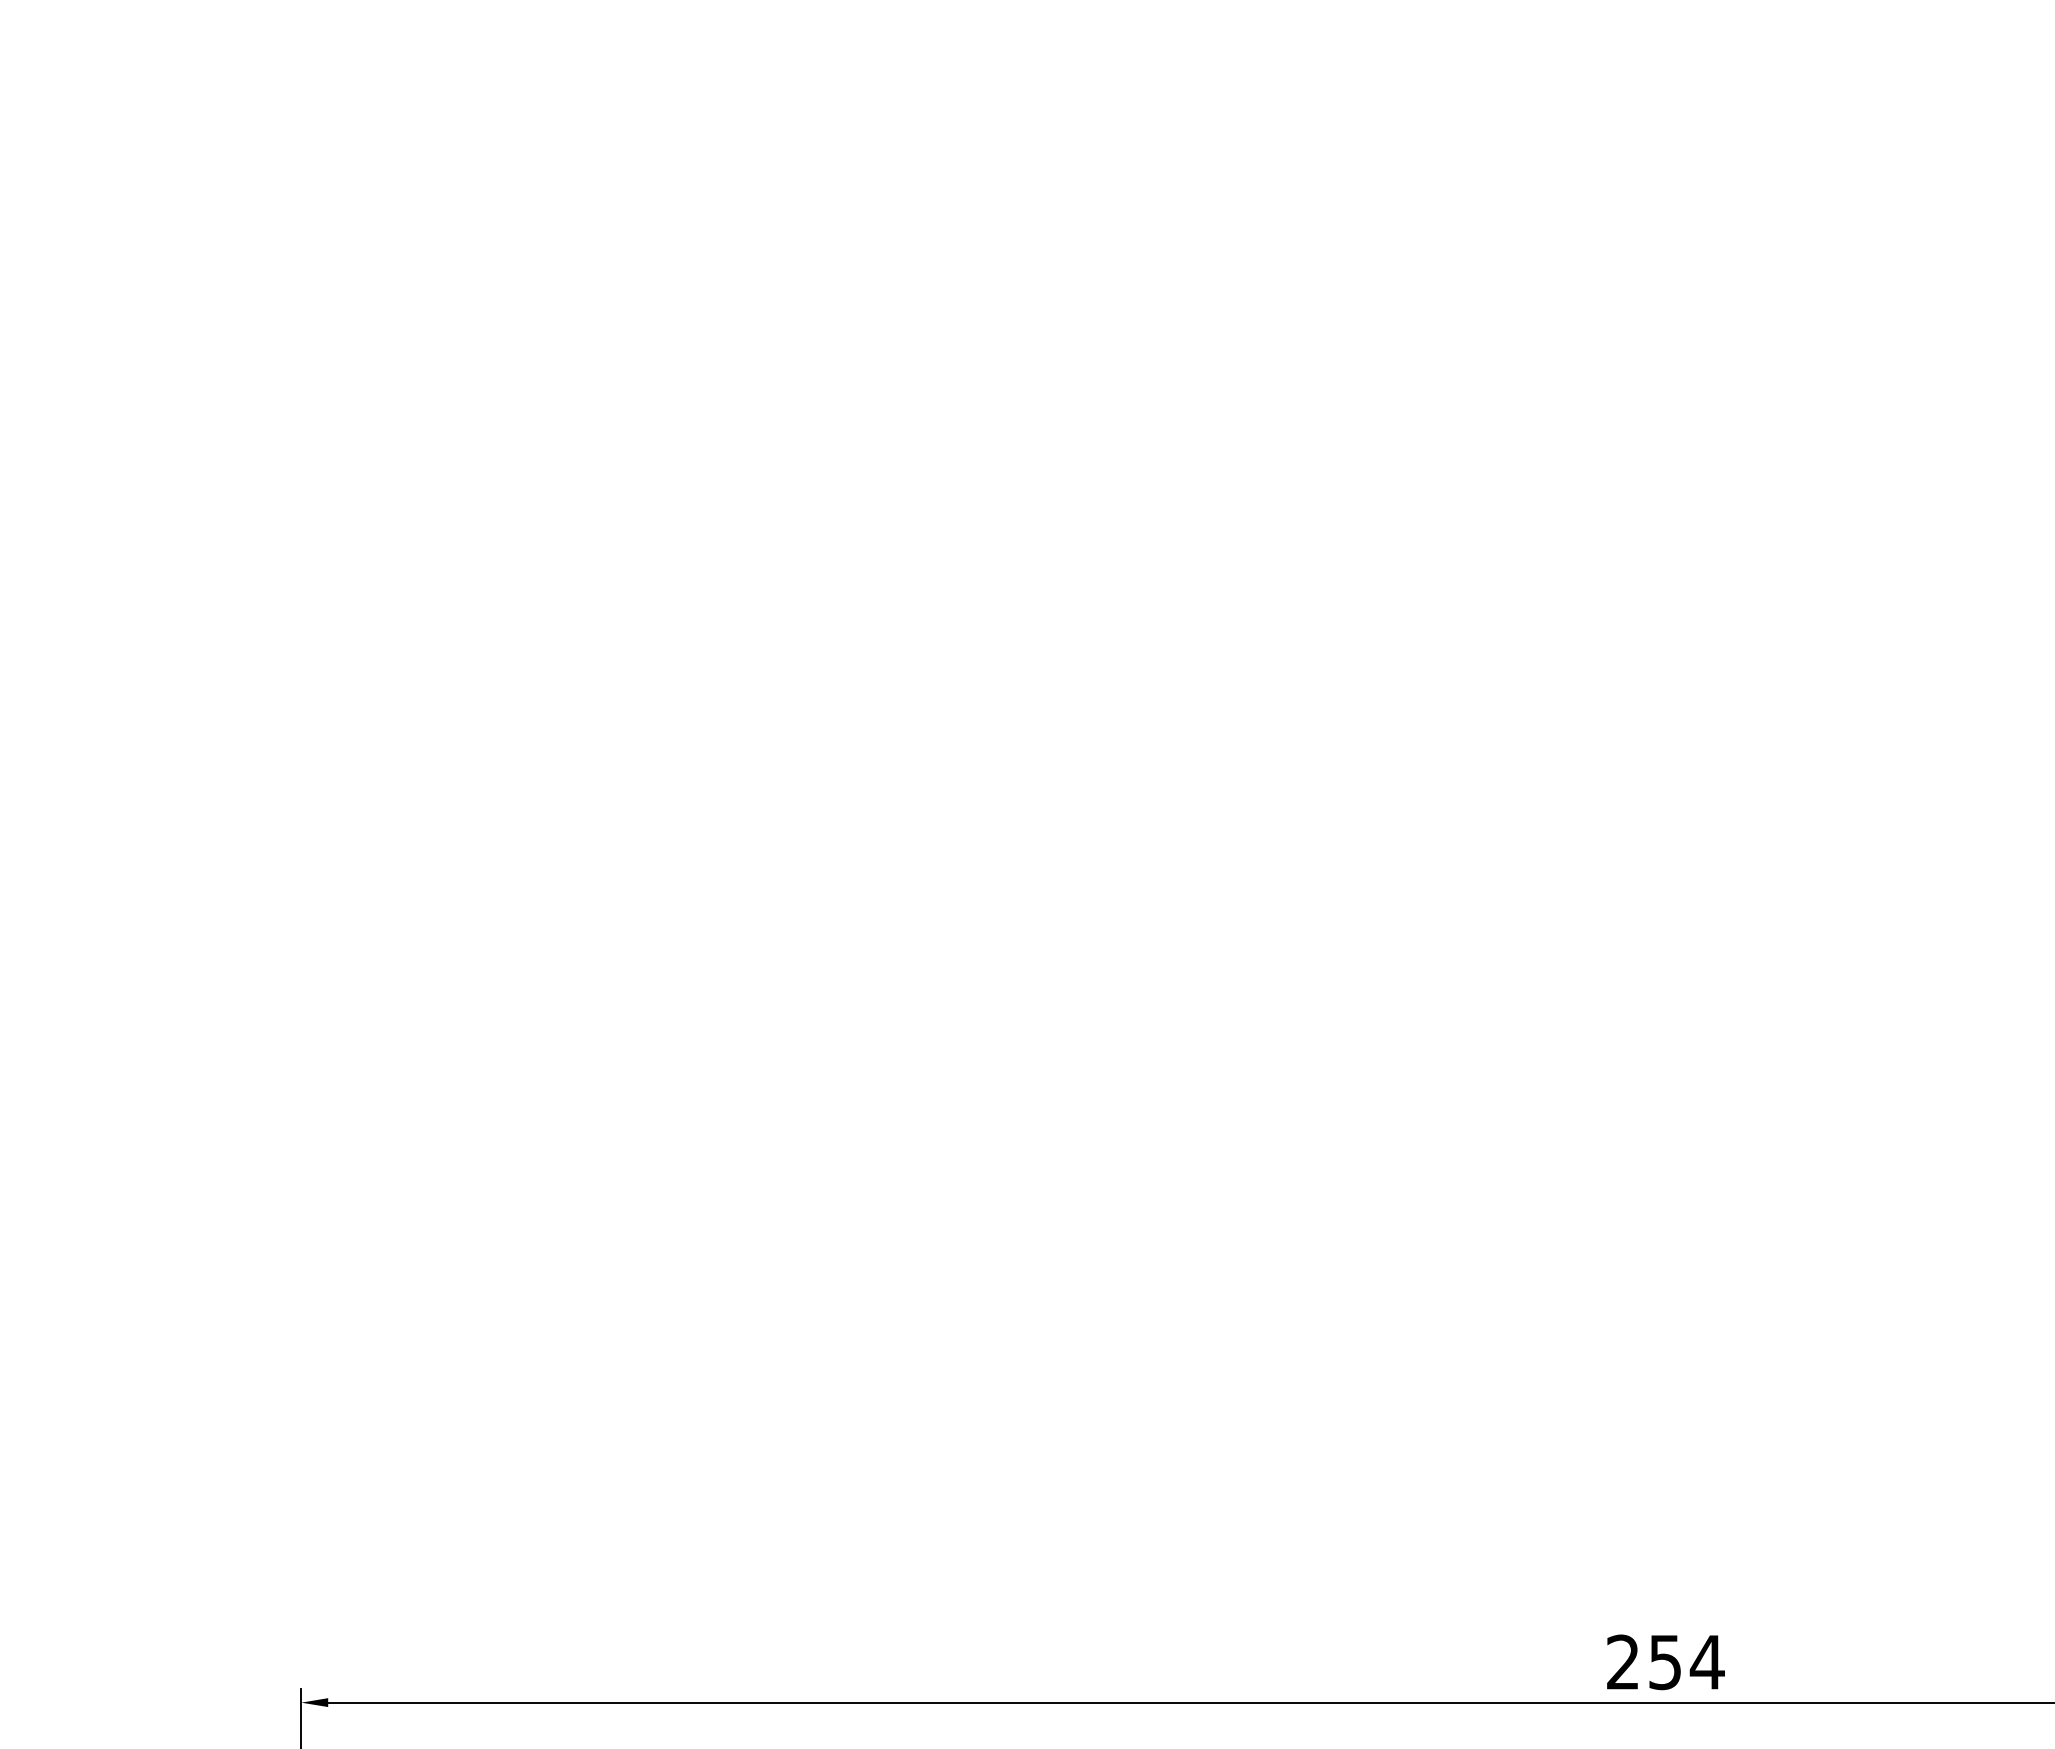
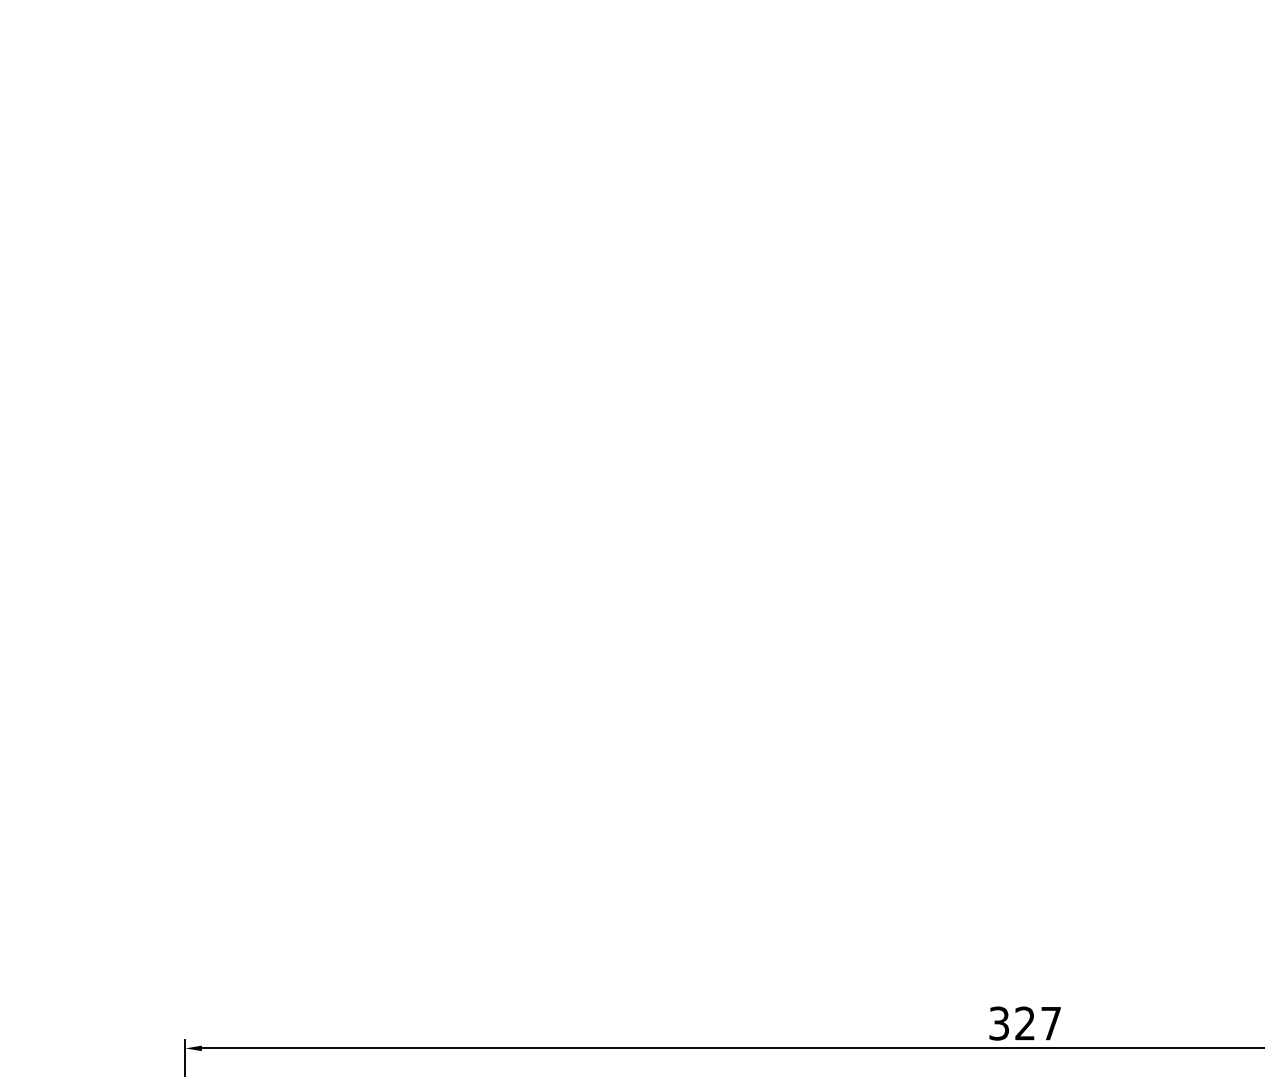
text: (1665, 1662) -> (1025, 1023), 254 -> 327

